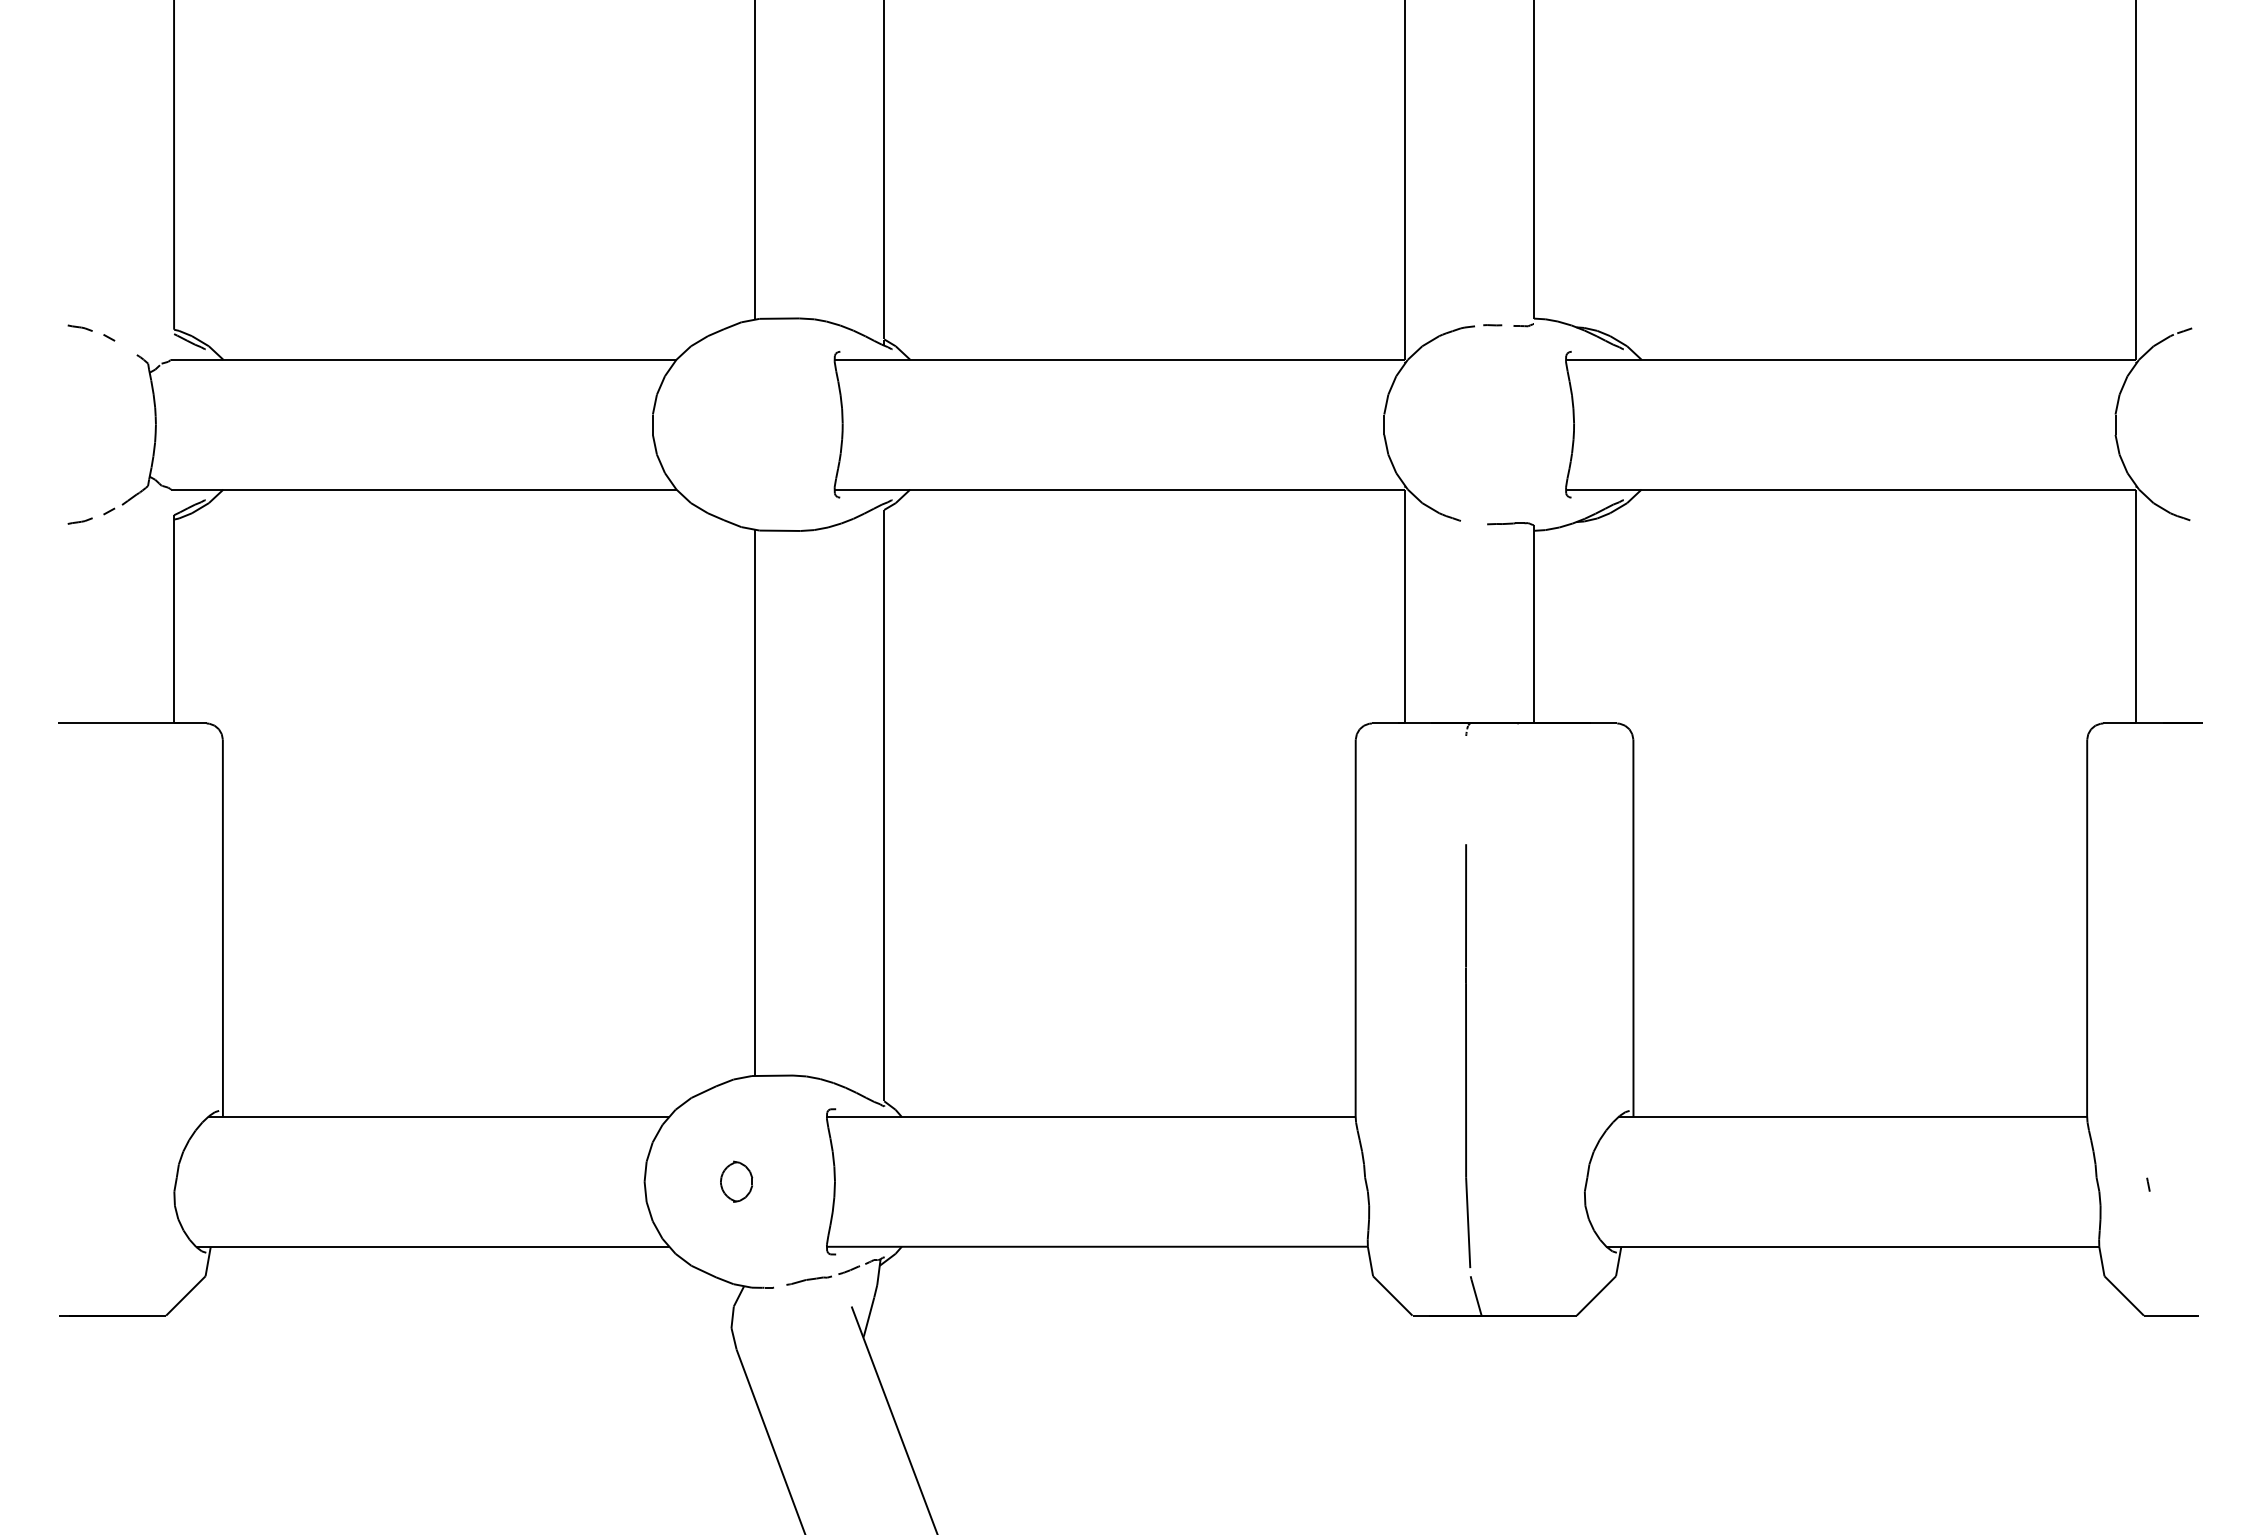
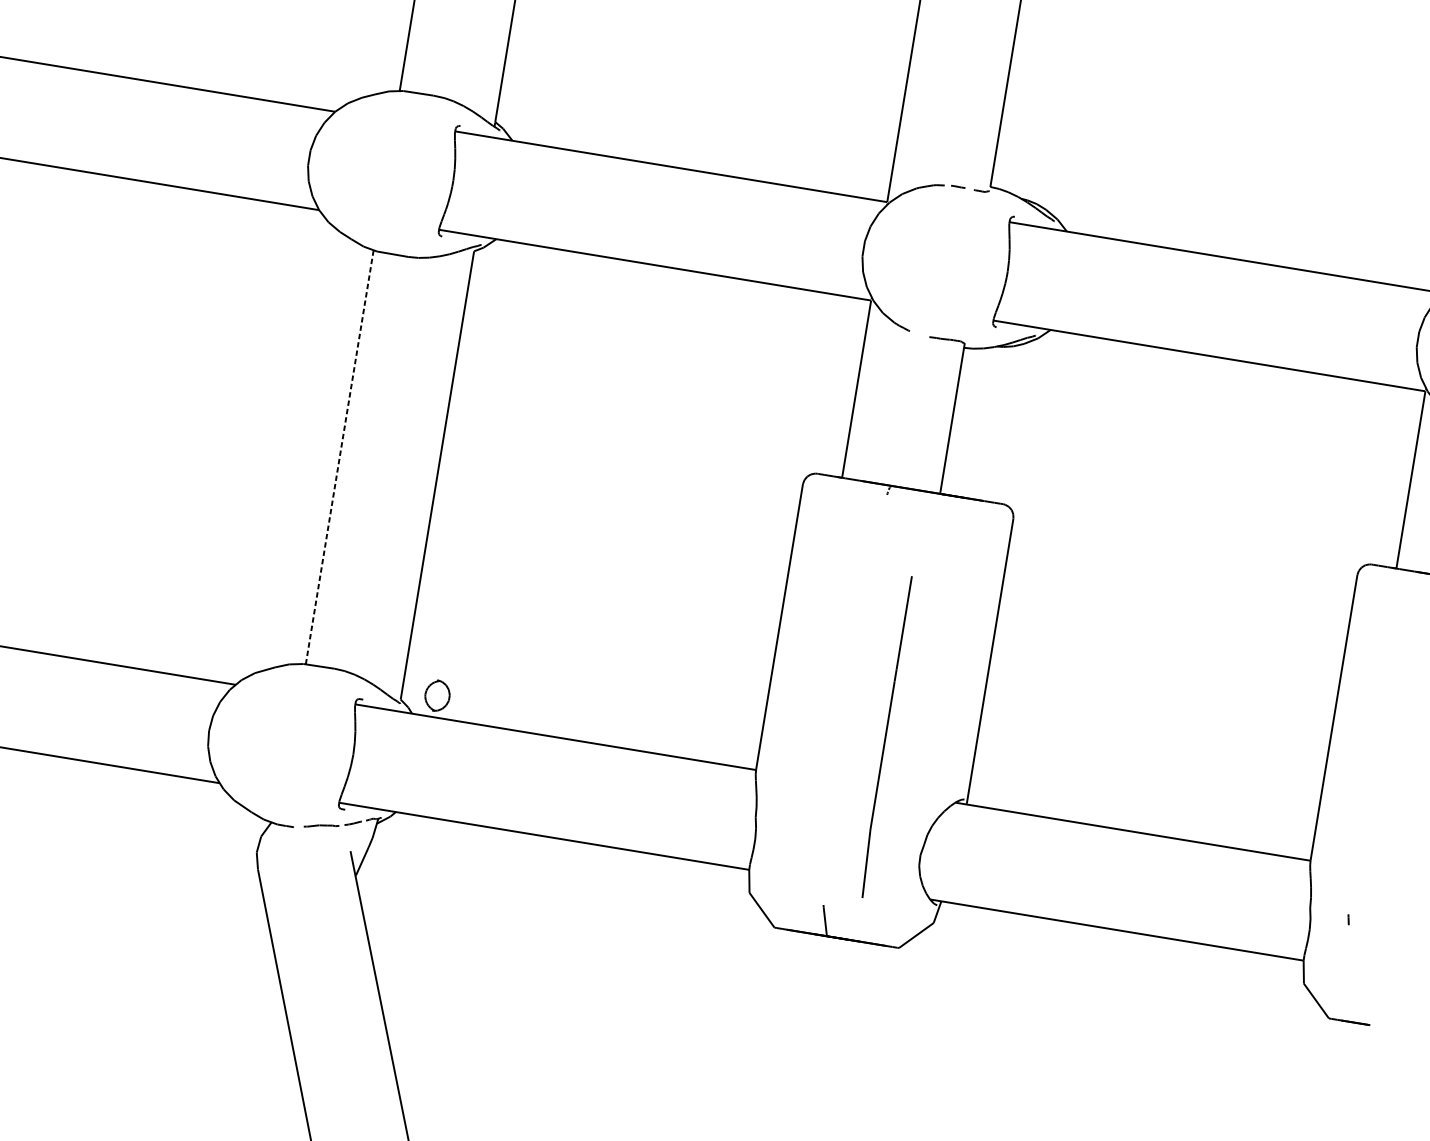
line: (754, 802) -> (339, 457), solid -> dashed
part: (1468, 1056) -> (887, 737), moved
part: (736, 1181) -> (437, 695), moved

